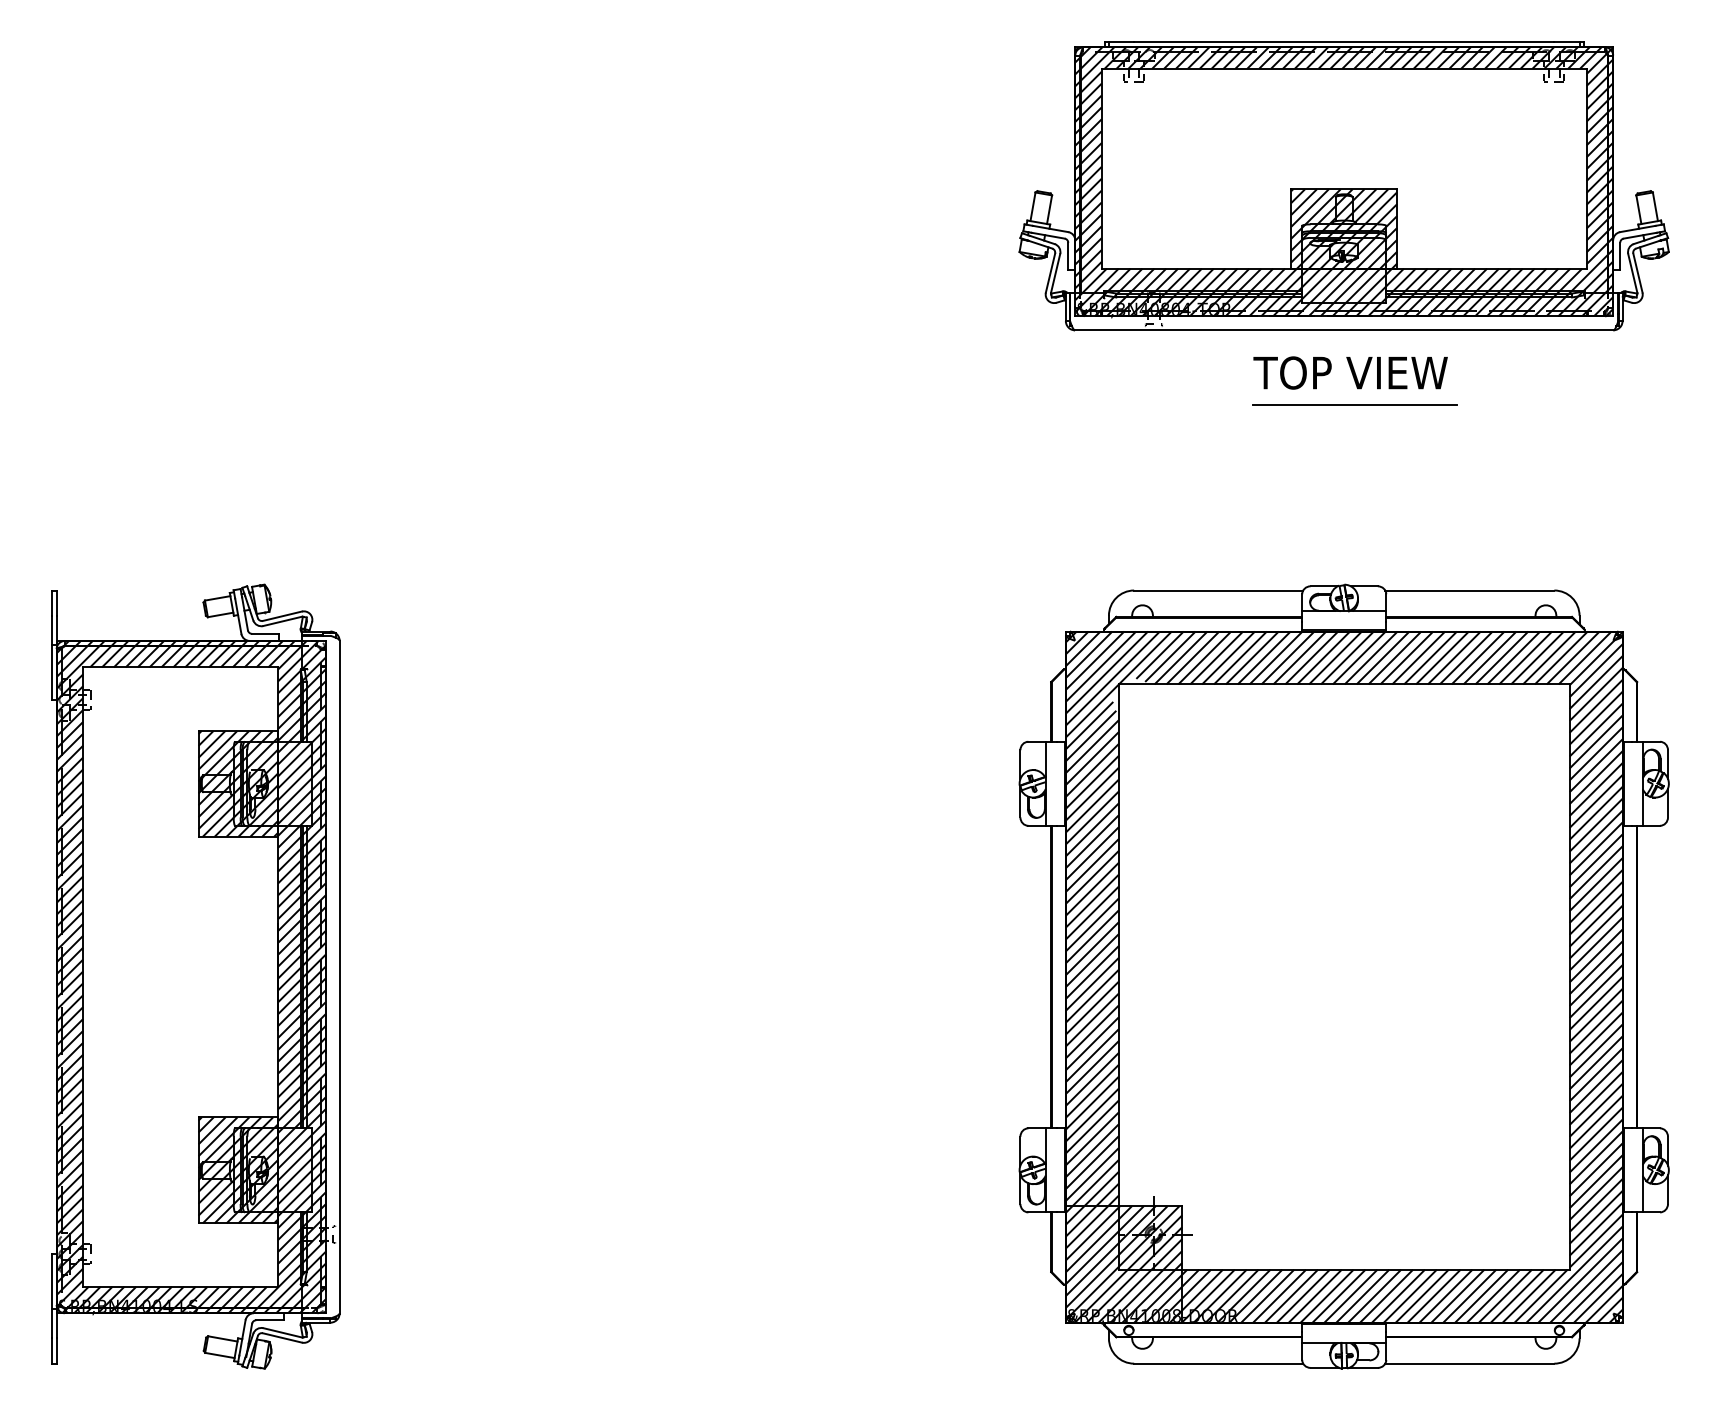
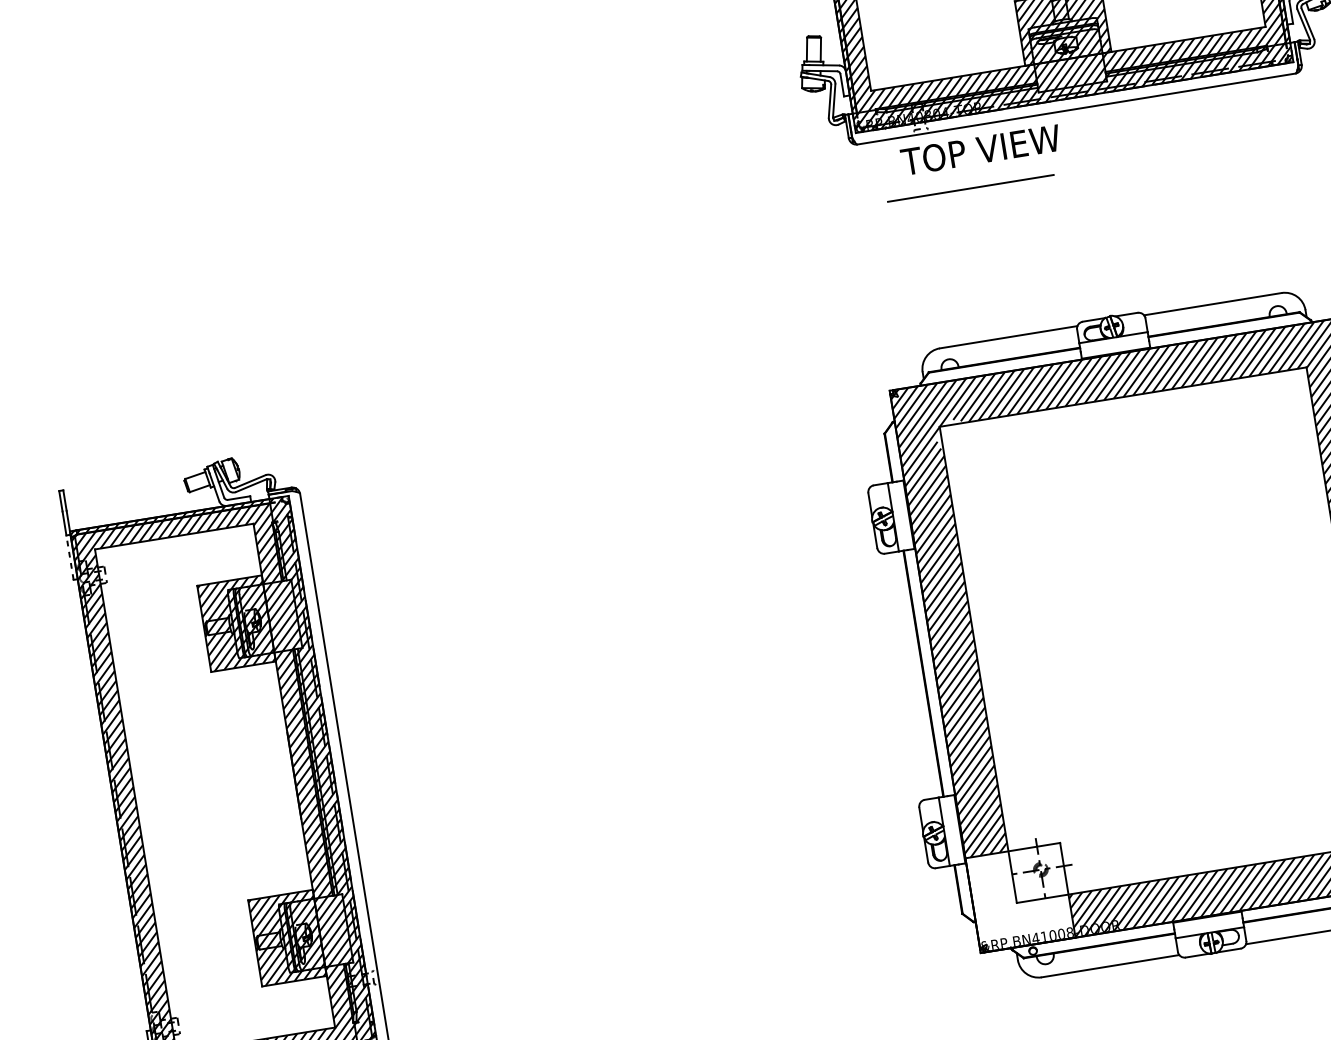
text: (1350, 372) -> (980, 149), moved
line: (1354, 404) -> (970, 188), moved
line: (51, 671) -> (69, 556), solid -> dashed
hatch: (1123, 1264) -> (1020, 898), removed

